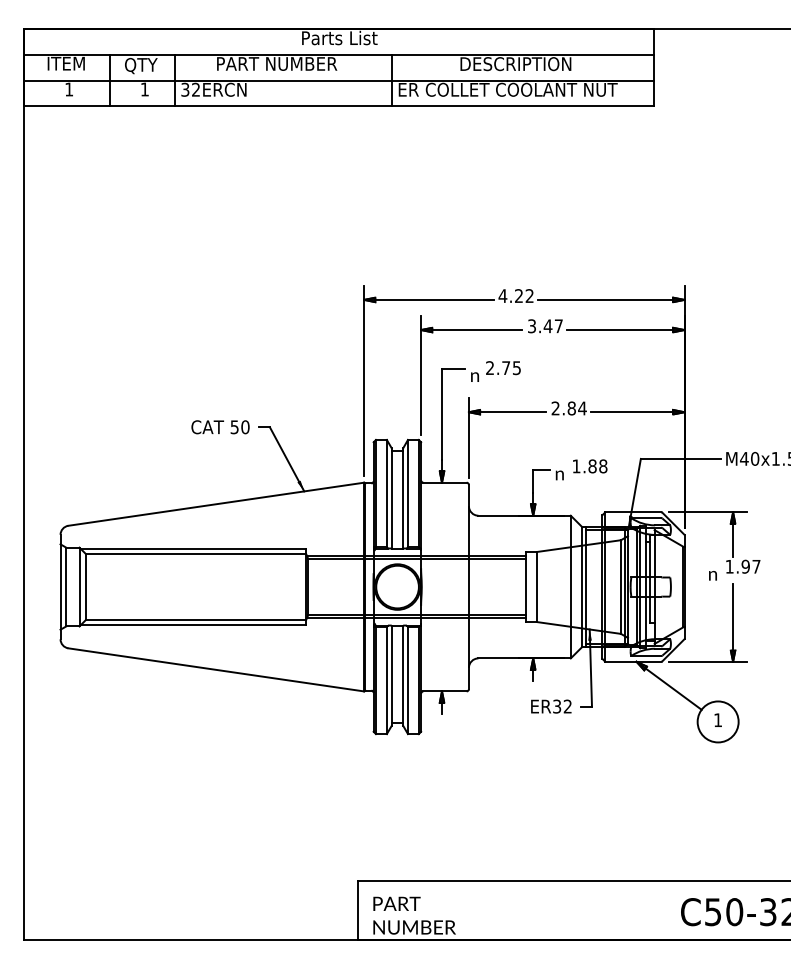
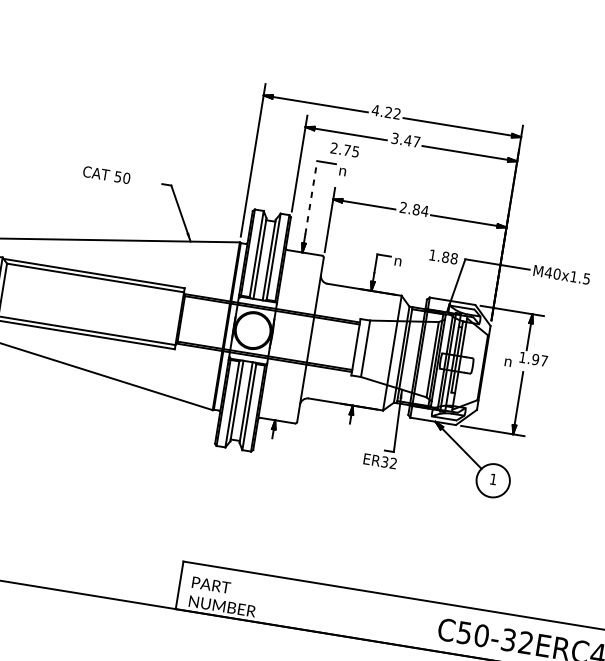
text: (503, 368) -> (344, 150), moved
line: (441, 414) -> (310, 197), solid -> dashed
text: (220, 427) -> (106, 175), moved
text: (590, 466) -> (443, 257), moved
text: (551, 706) -> (380, 461), moved

